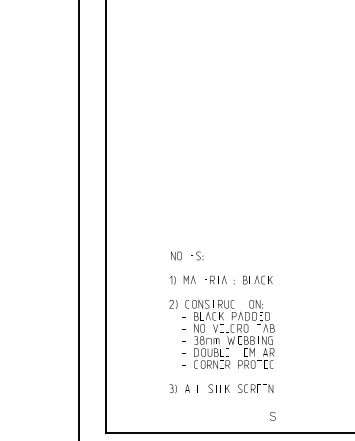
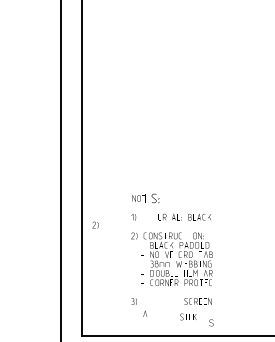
part: (197, 255) -> (153, 198), size x1.4
part: (189, 279) -> (146, 216), removed
part: (123, 290) -> (95, 225), added
part: (191, 388) -> (148, 313), moved
part: (218, 388) -> (187, 316), moved

